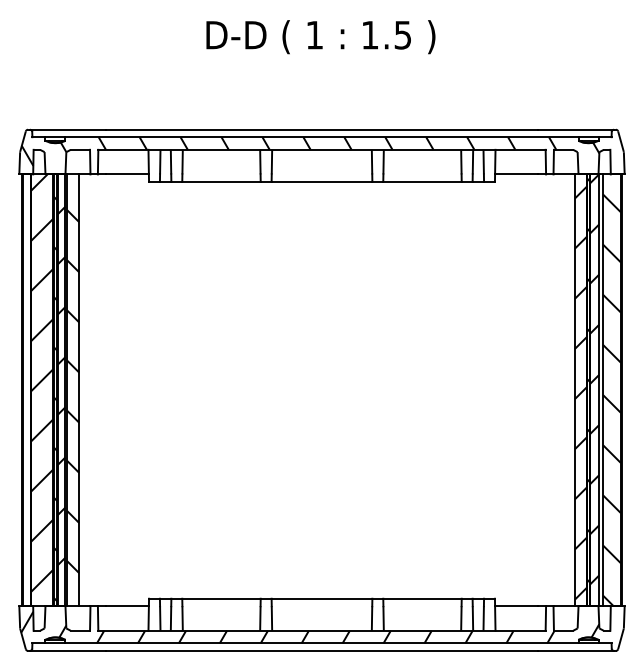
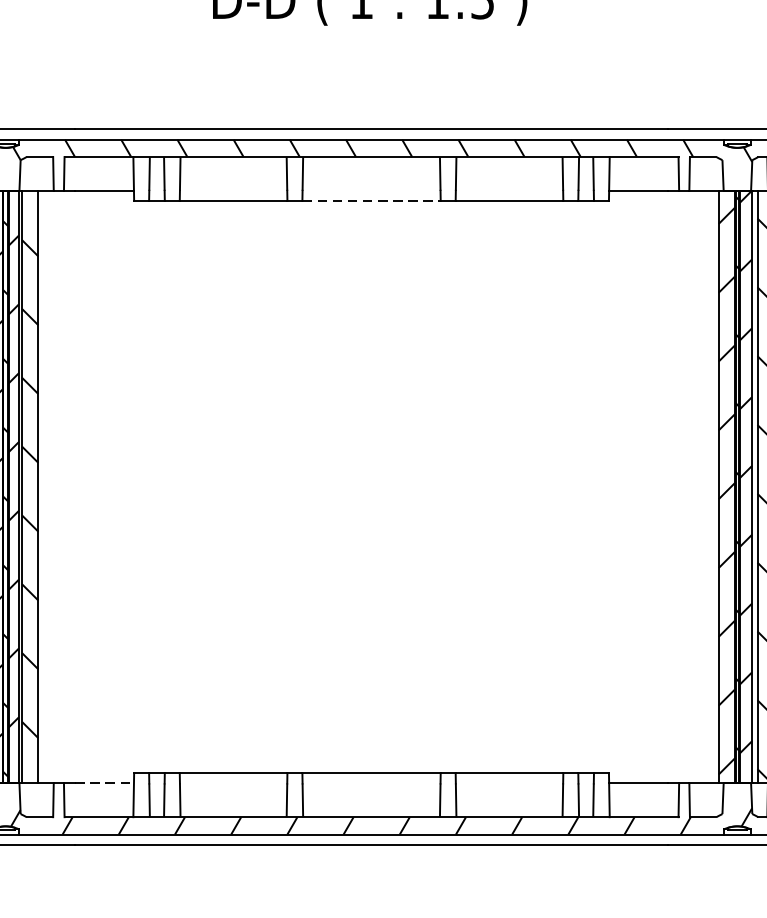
line: (322, 181) -> (372, 200), solid -> dashed
line: (128, 606) -> (105, 783), solid -> dashed

